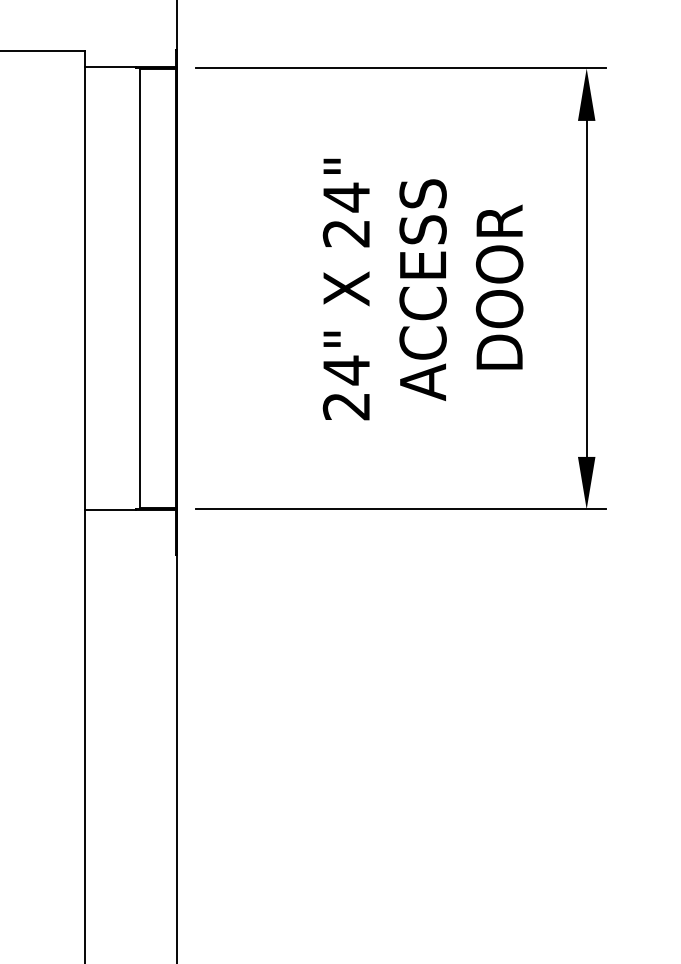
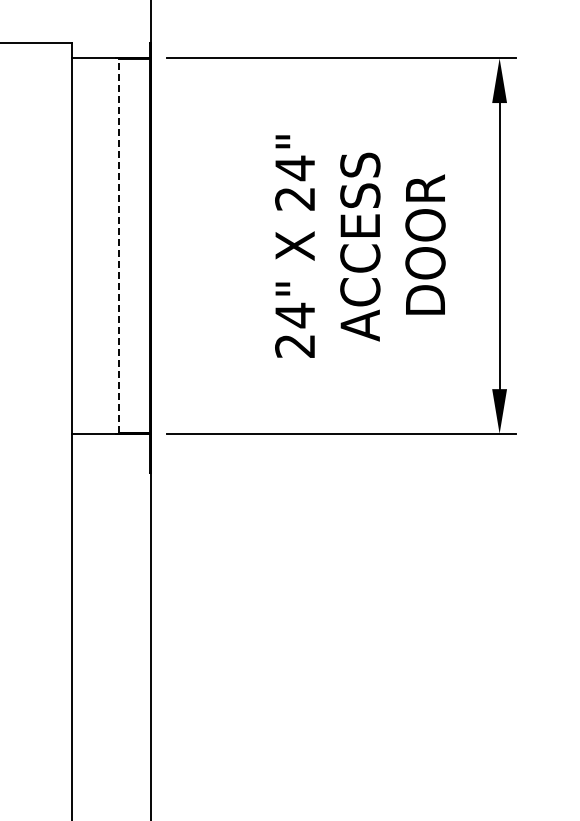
line: (139, 288) -> (118, 245), solid -> dashed

